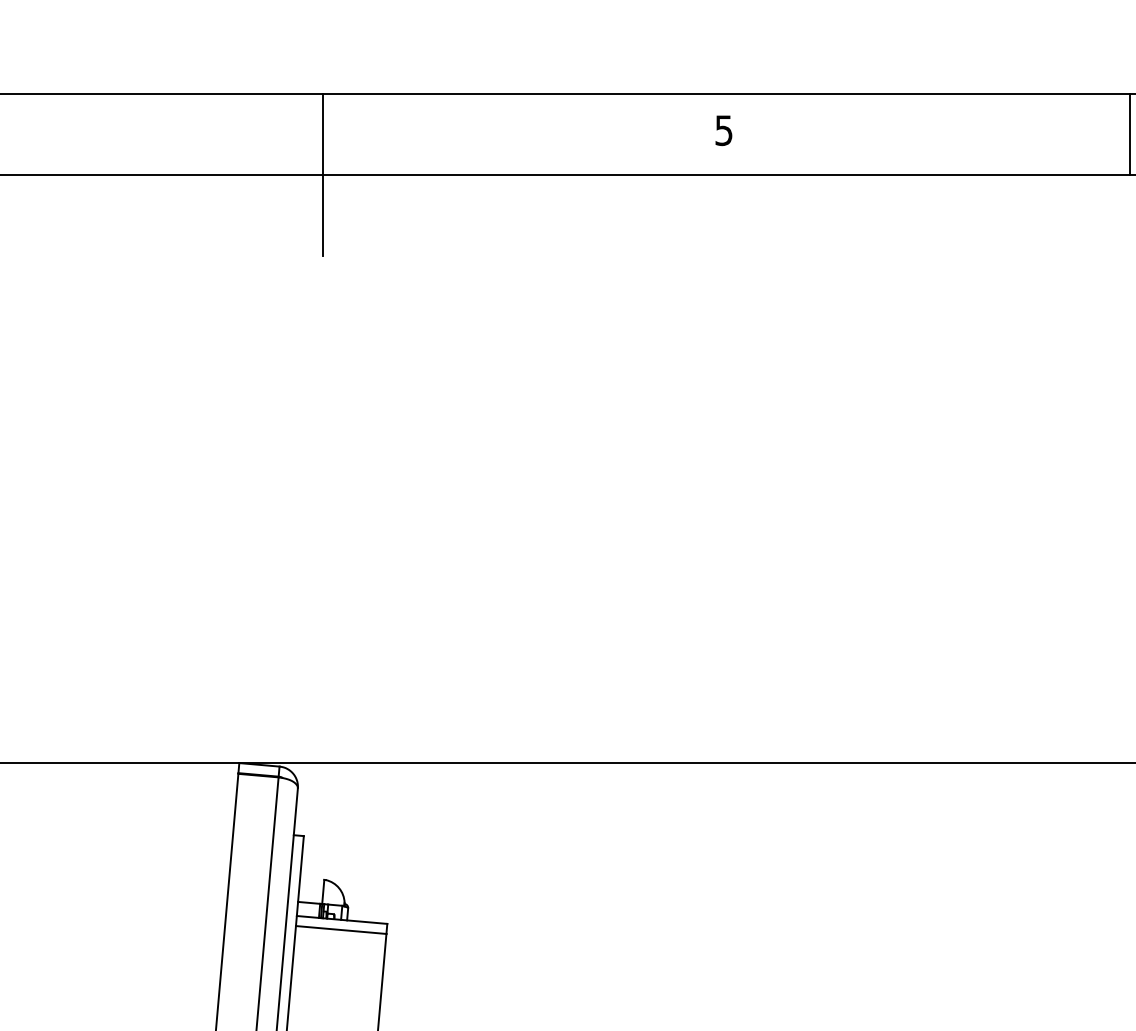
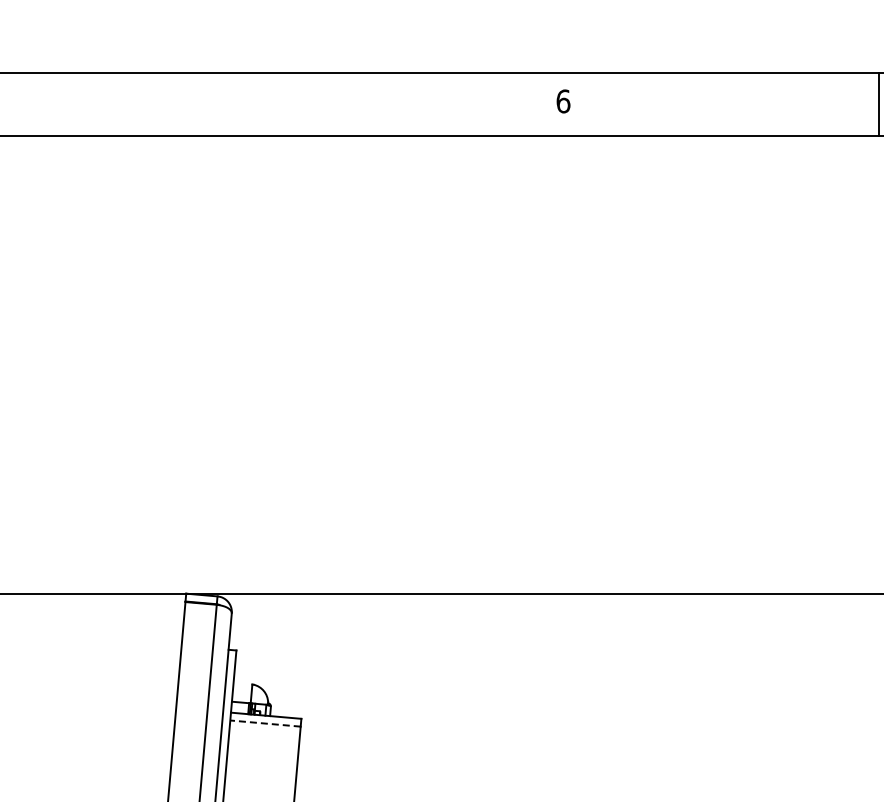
text: (724, 130) -> (563, 101), 5 -> 6
line: (323, 174) -> (251, 135), removed
line: (341, 929) -> (265, 723), solid -> dashed

